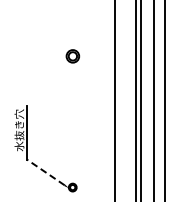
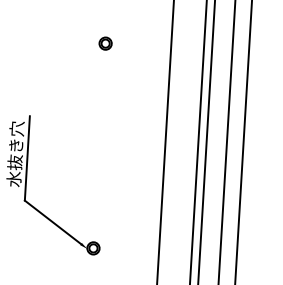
part: (72, 56) -> (105, 43), size x0.62
line: (45, 172) -> (52, 222), dashed -> solid

